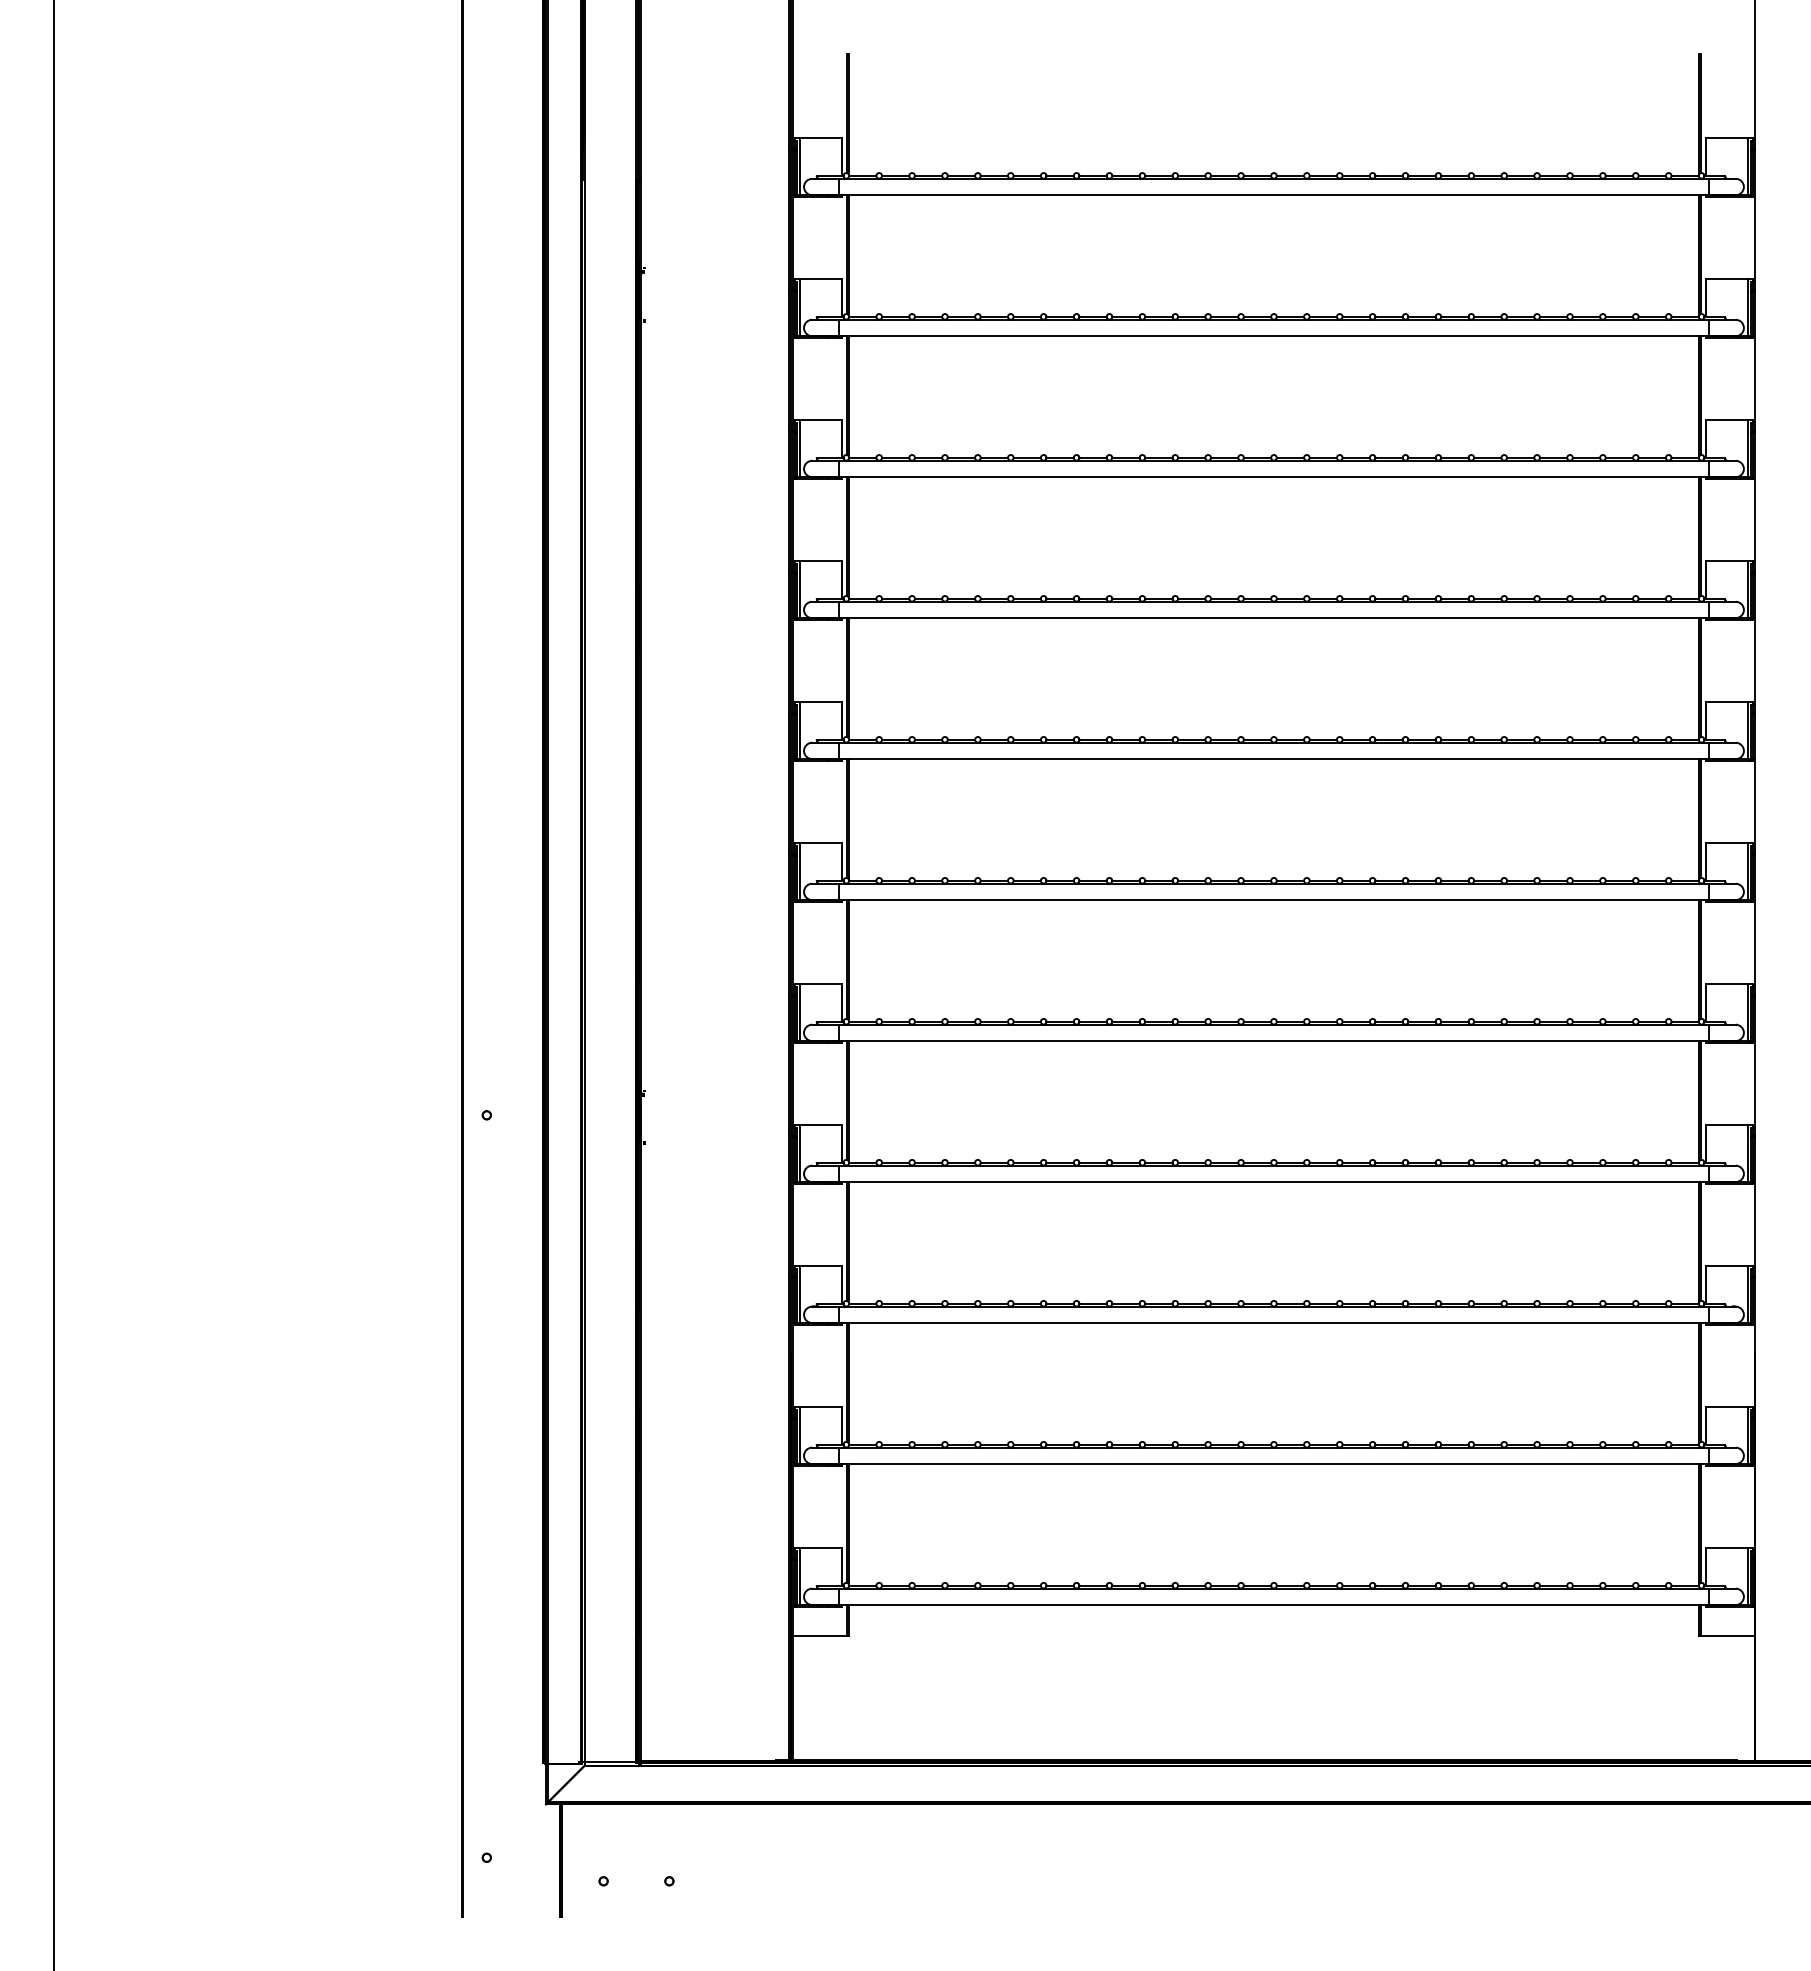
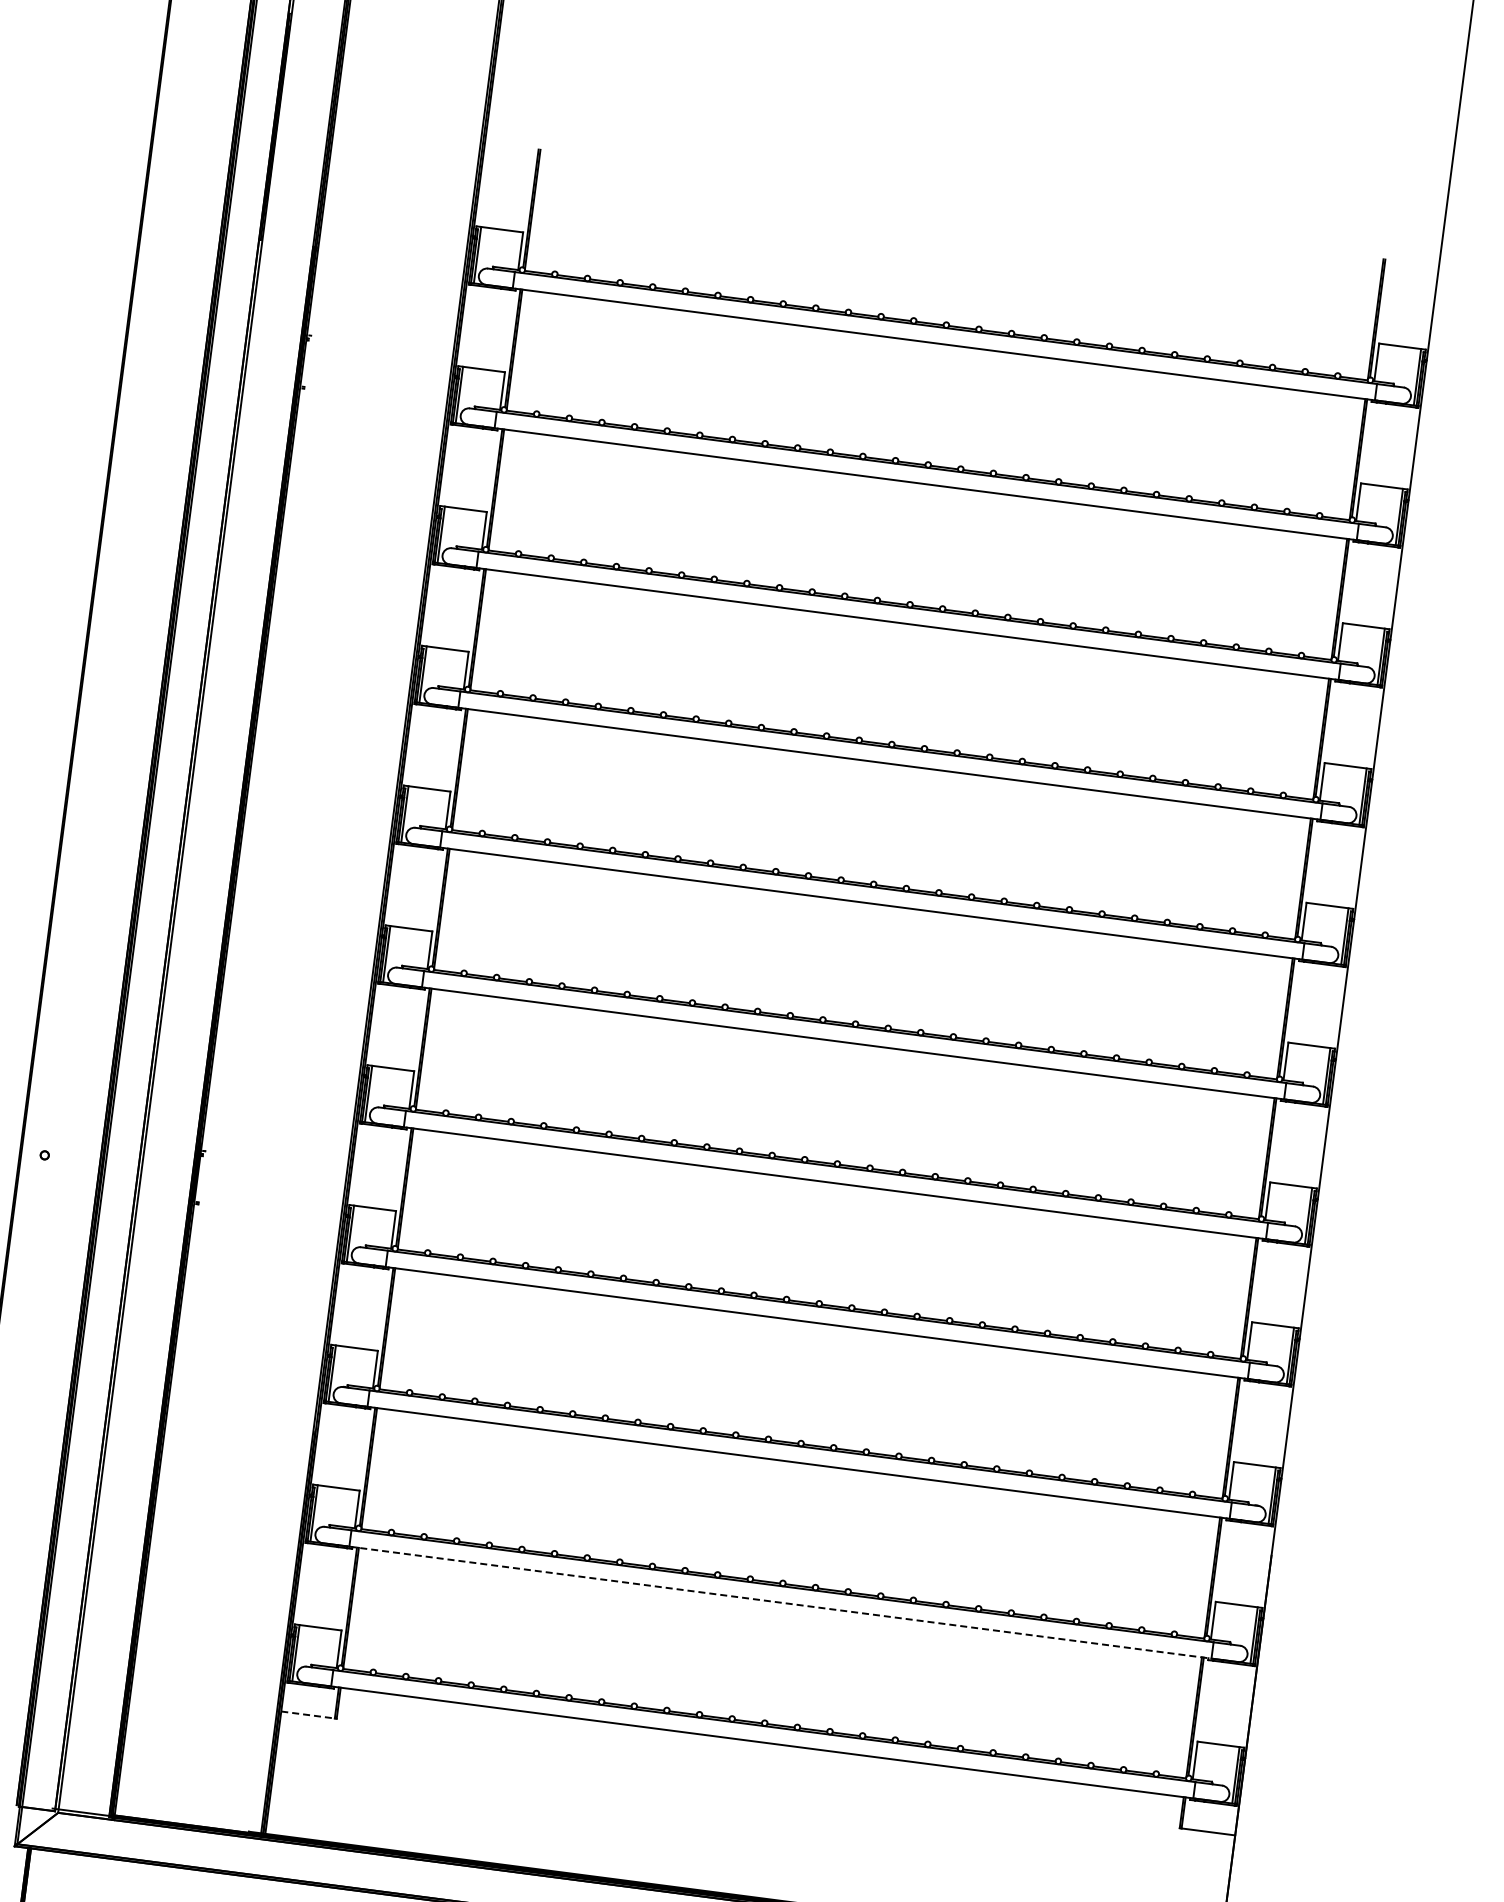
line: (1273, 1464) -> (779, 1602), solid -> dashed
line: (820, 1636) -> (308, 1715), solid -> dashed

